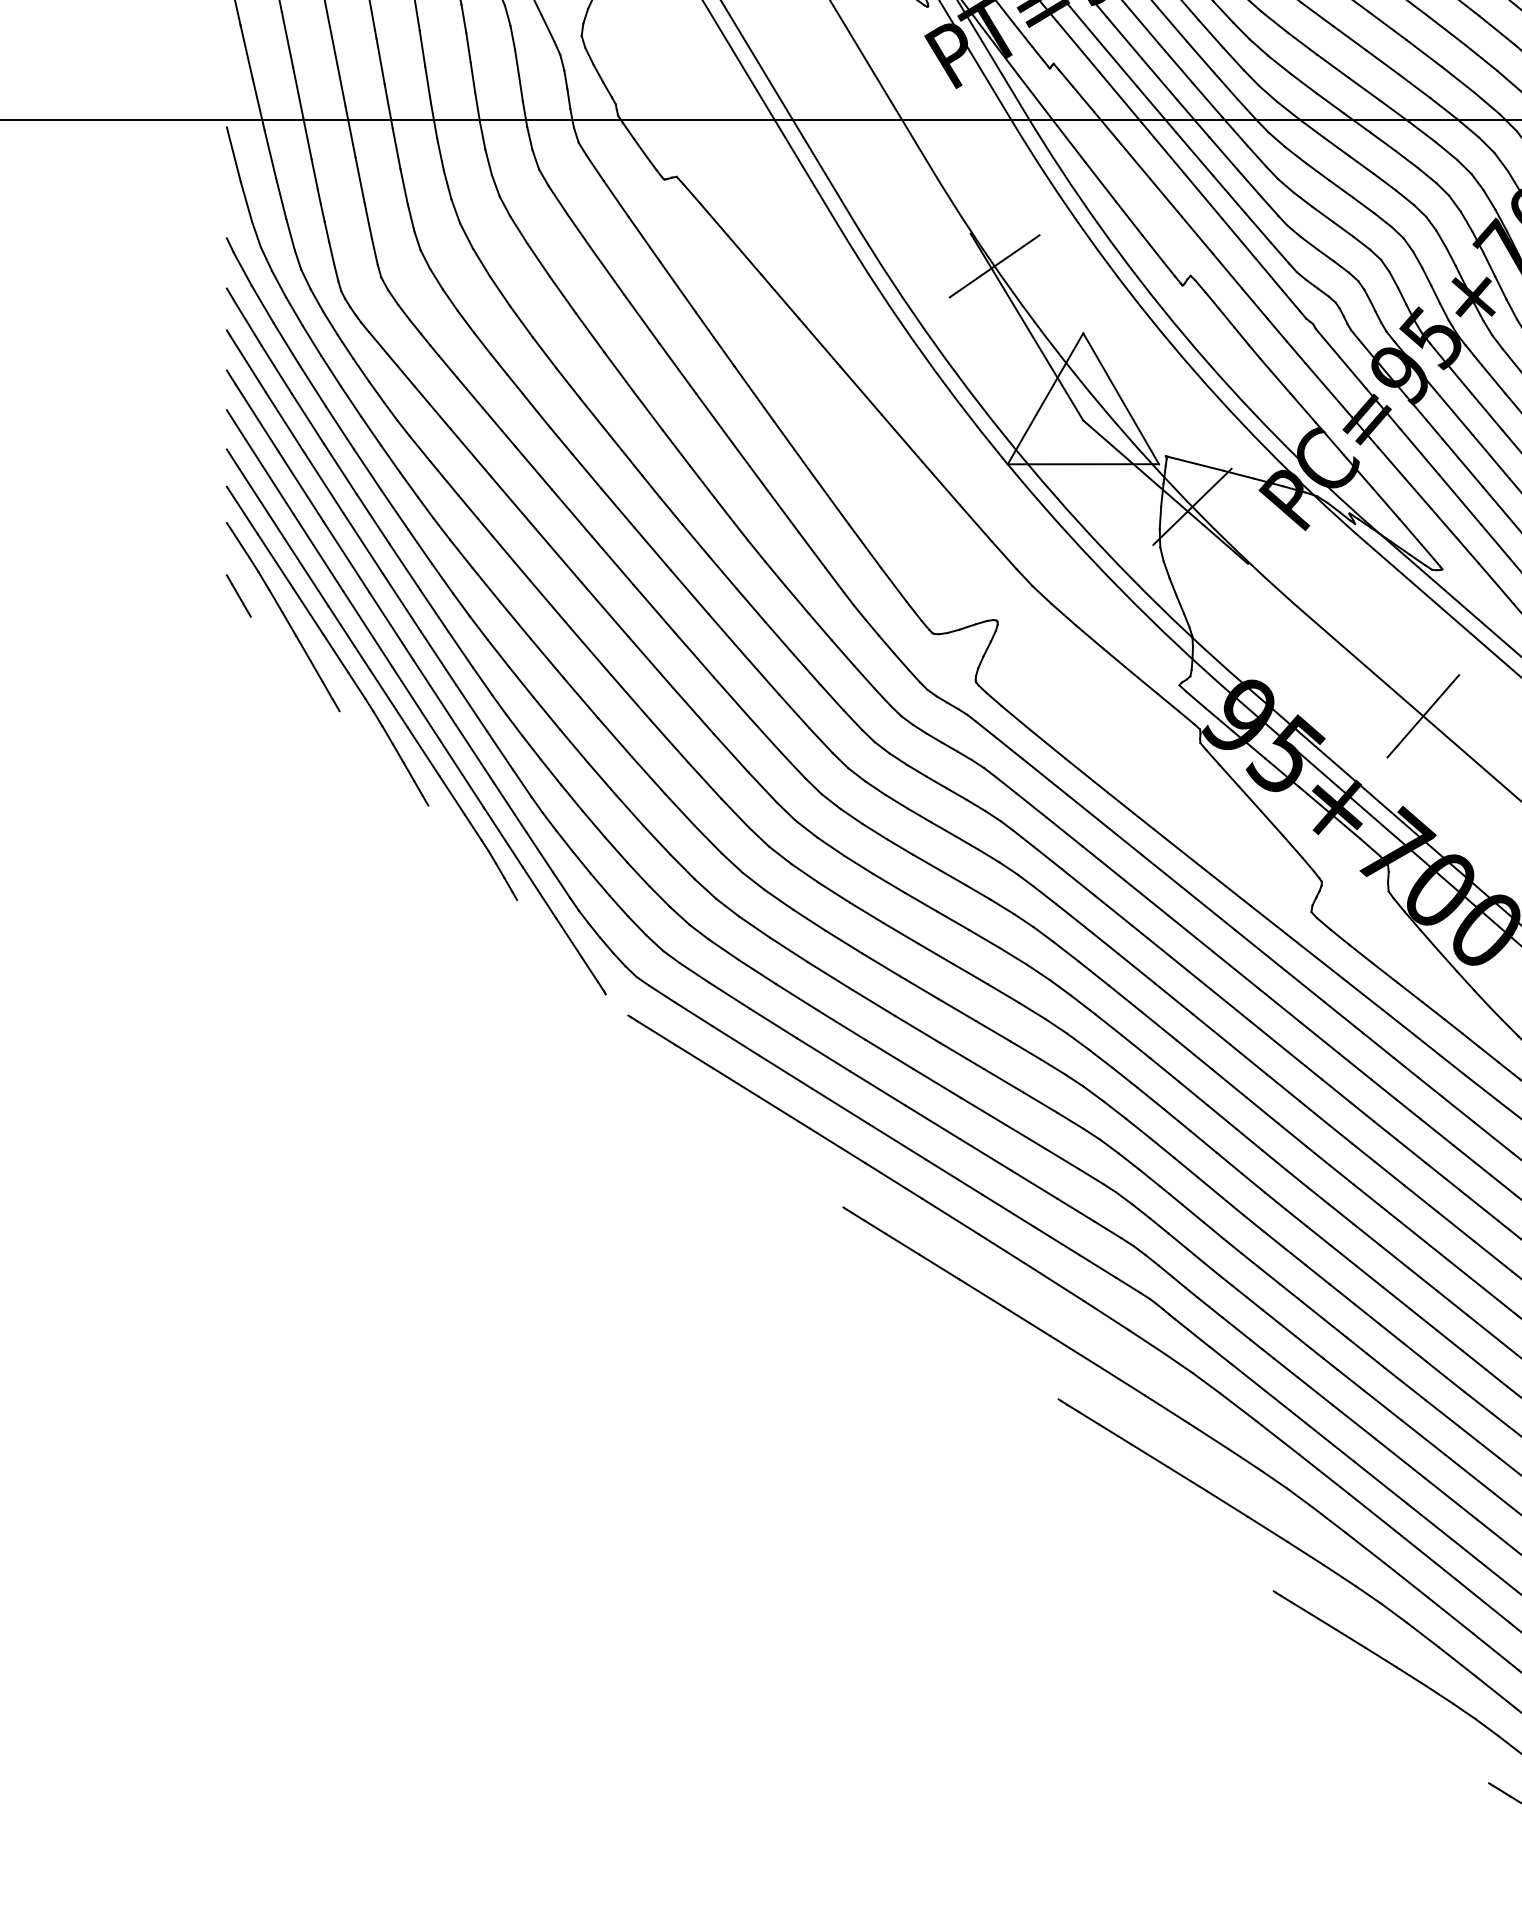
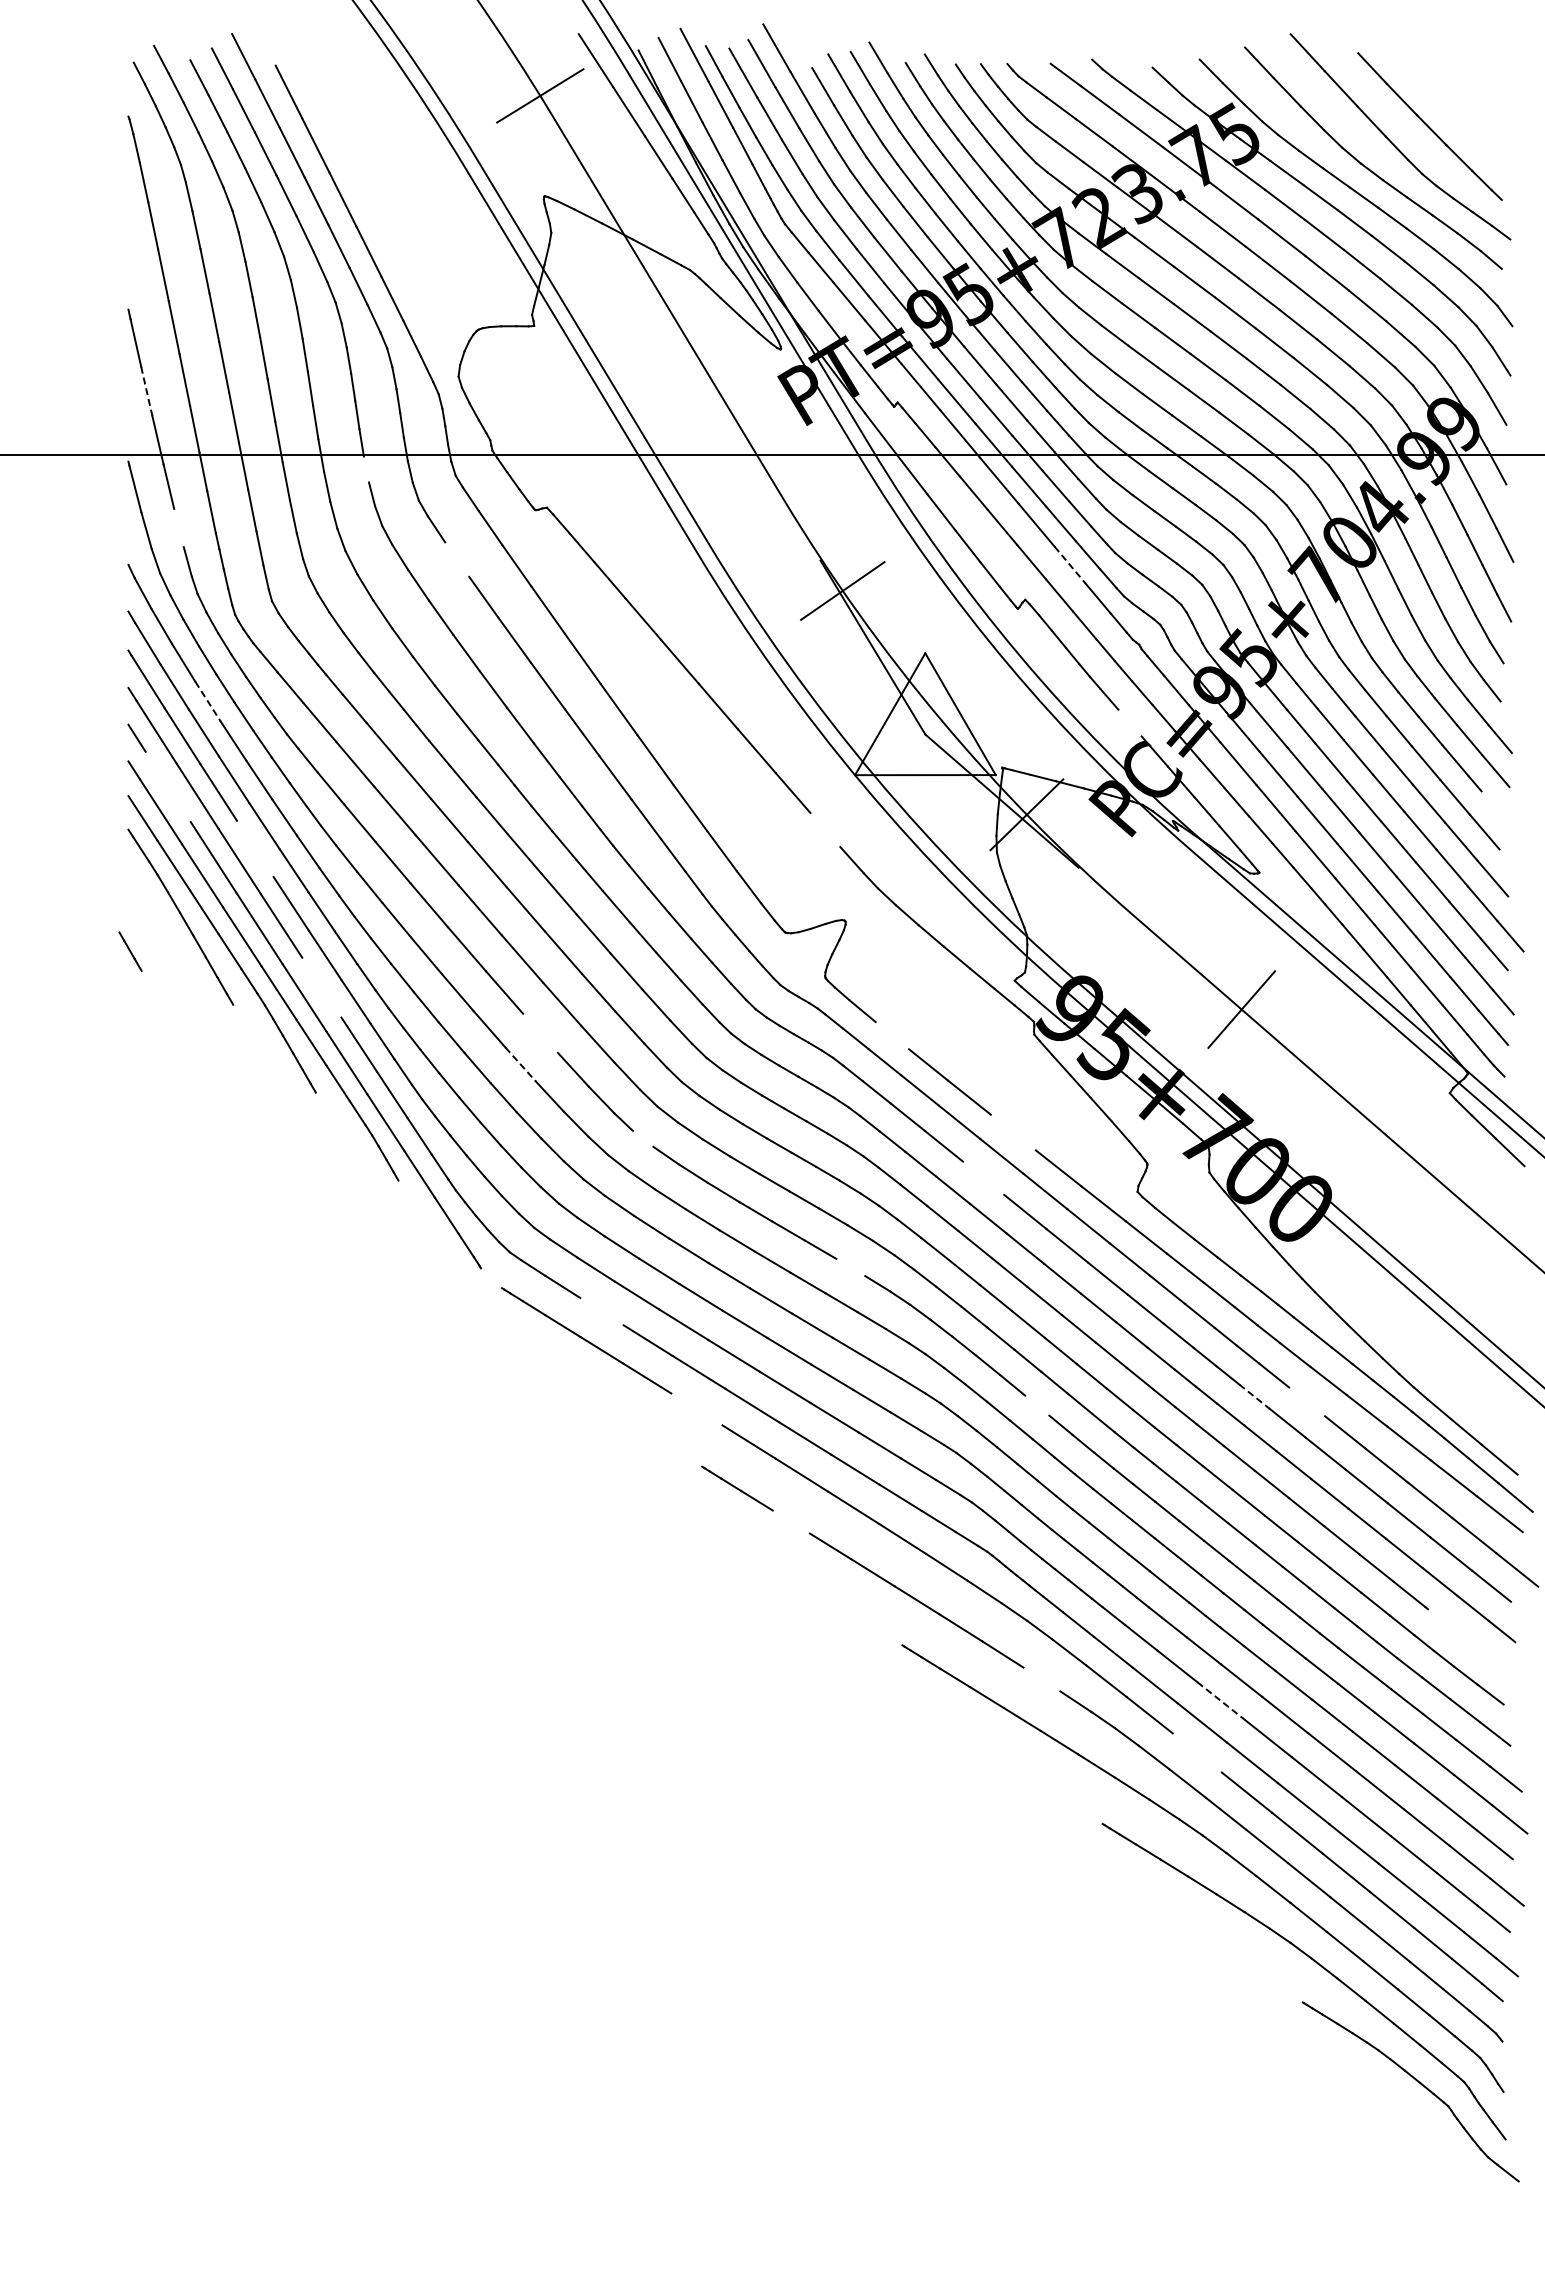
line: (246, 51) -> (146, 391), solid -> dashed
line: (481, 135) -> (365, 469), removed
line: (280, 198) -> (178, 527), removed
line: (580, 232) -> (457, 559), removed
line: (1239, 238) -> (1070, 565), solid -> dashed
line: (312, 385) -> (208, 701), solid -> dashed
line: (1302, 407) -> (1129, 722), removed
line: (268, 476) -> (167, 786), removed
line: (976, 522) -> (825, 829), removed
line: (363, 543) -> (255, 848), removed
line: (238, 595) -> (130, 951), moved
line: (434, 692) -> (321, 987), removed
line: (669, 740) -> (540, 1032), removed
line: (1048, 744) -> (892, 1035), removed
line: (648, 775) -> (520, 1064), solid -> dashed
line: (1176, 848) -> (1012, 1132), removed
line: (779, 854) -> (642, 1138), removed
line: (1145, 896) -> (983, 1177), removed
line: (1002, 993) -> (850, 1267), removed
line: (735, 1040) -> (601, 1311), removed
line: (1437, 1132) -> (1254, 1396), solid -> dashed
line: (1494, 1137) -> (1307, 1401), removed
line: (1203, 1141) -> (1037, 1405), removed
line: (837, 1146) -> (696, 1409), removed
line: (938, 1266) -> (790, 1521), removed
line: (1208, 1436) -> (1041, 1679), removed
line: (1400, 1458) -> (1220, 1700), solid -> dashed
line: (1374, 1514) -> (1196, 1752), removed

